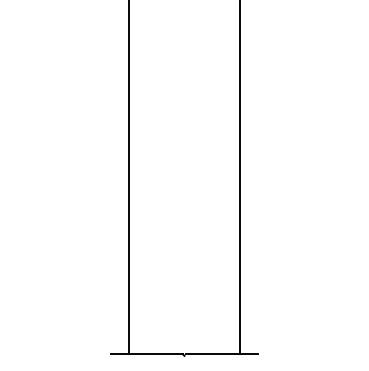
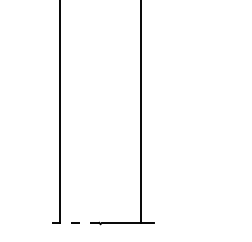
line: (147, 354) -> (73, 223), solid -> dashed

